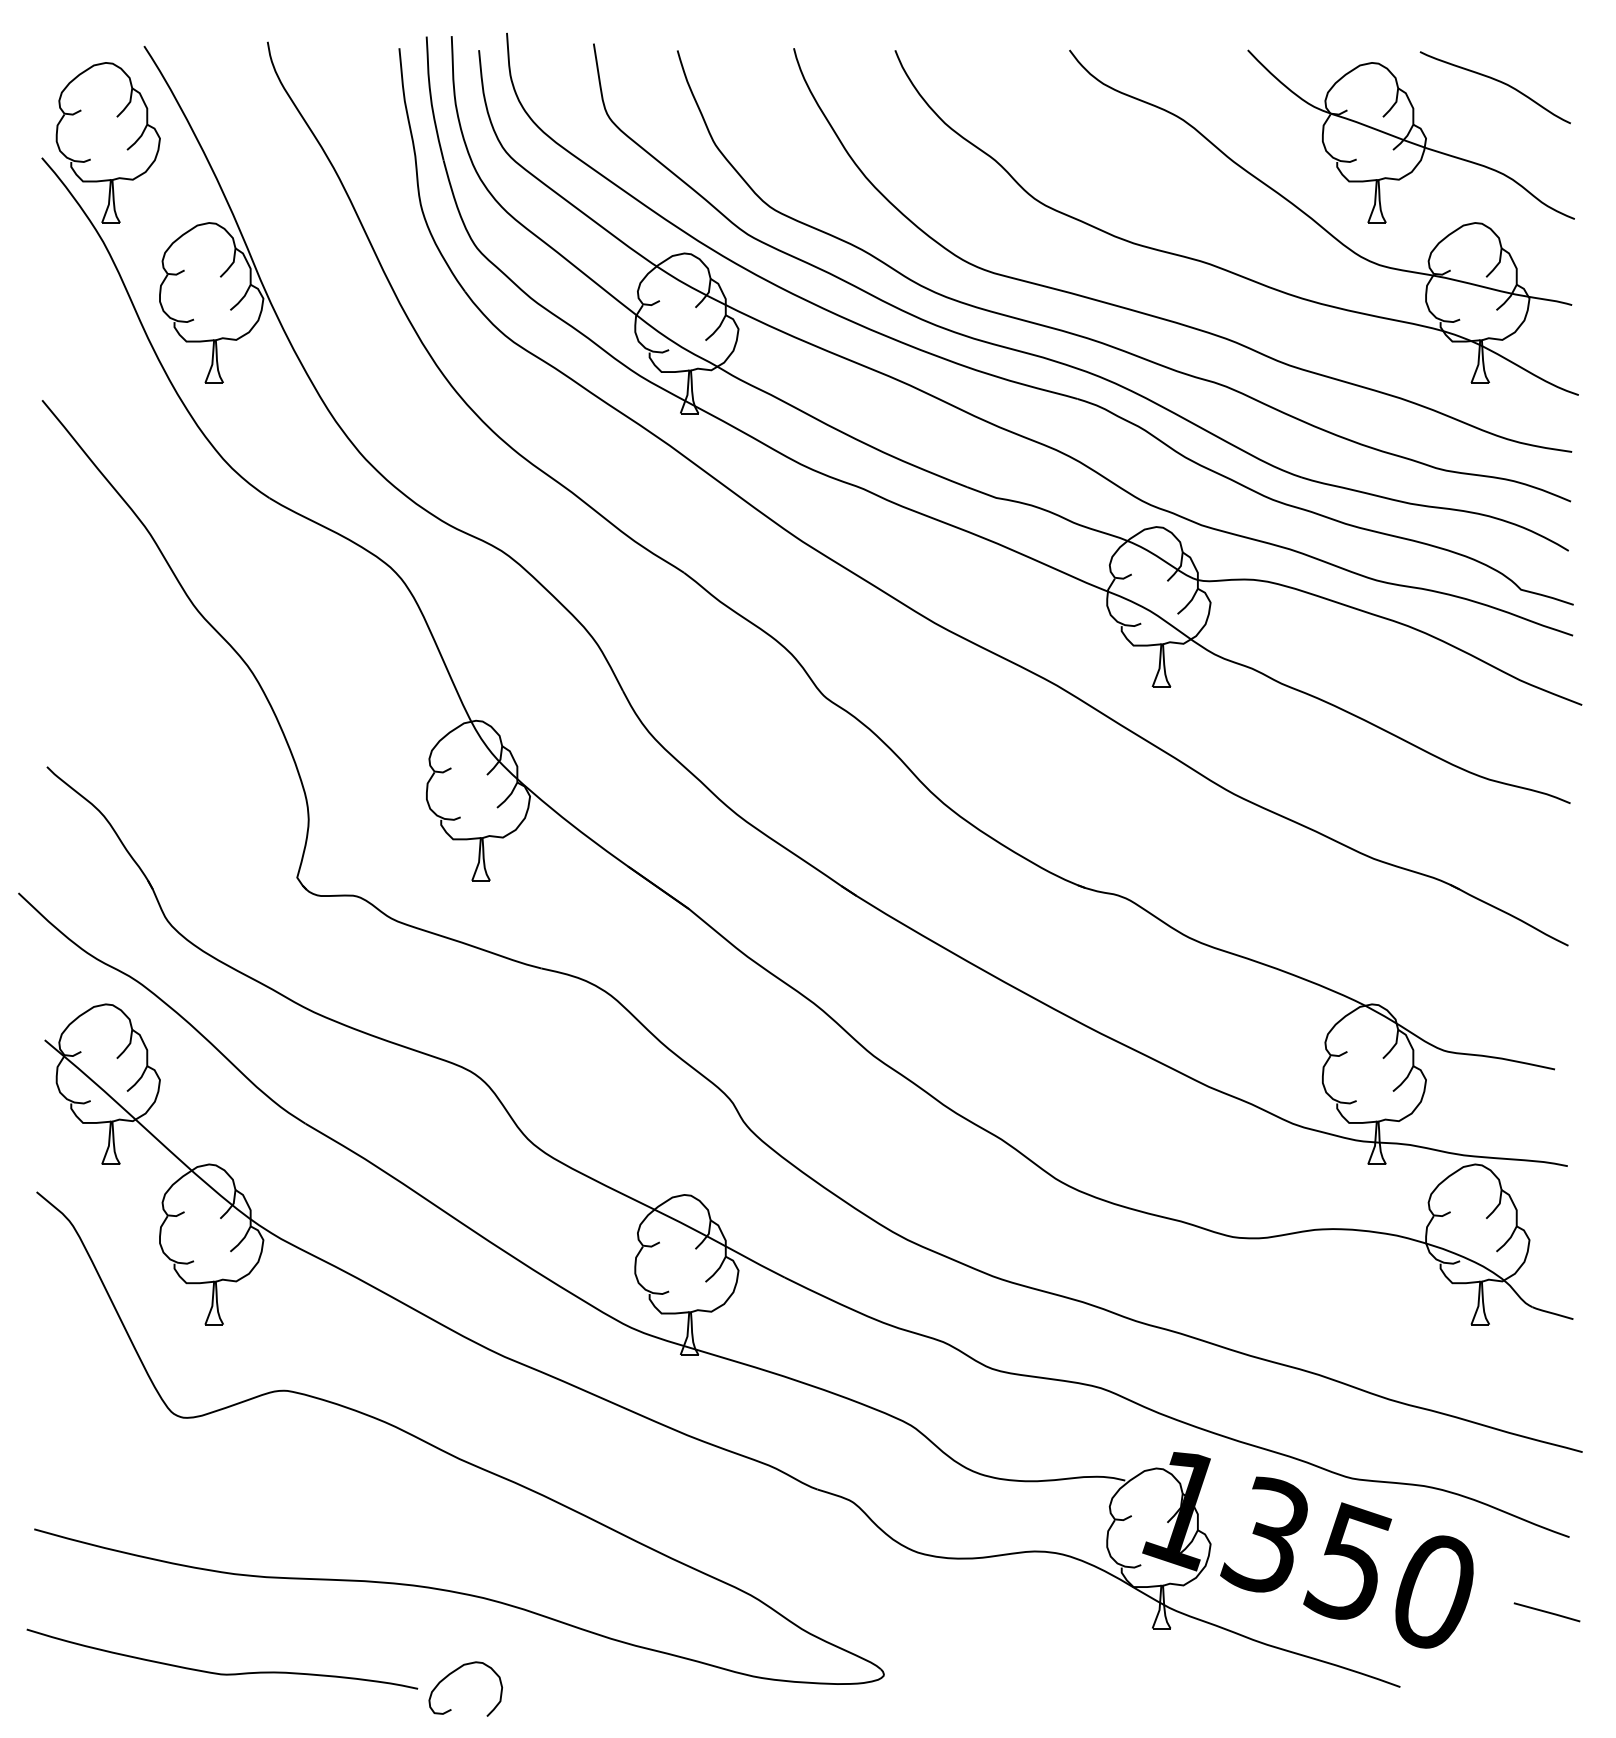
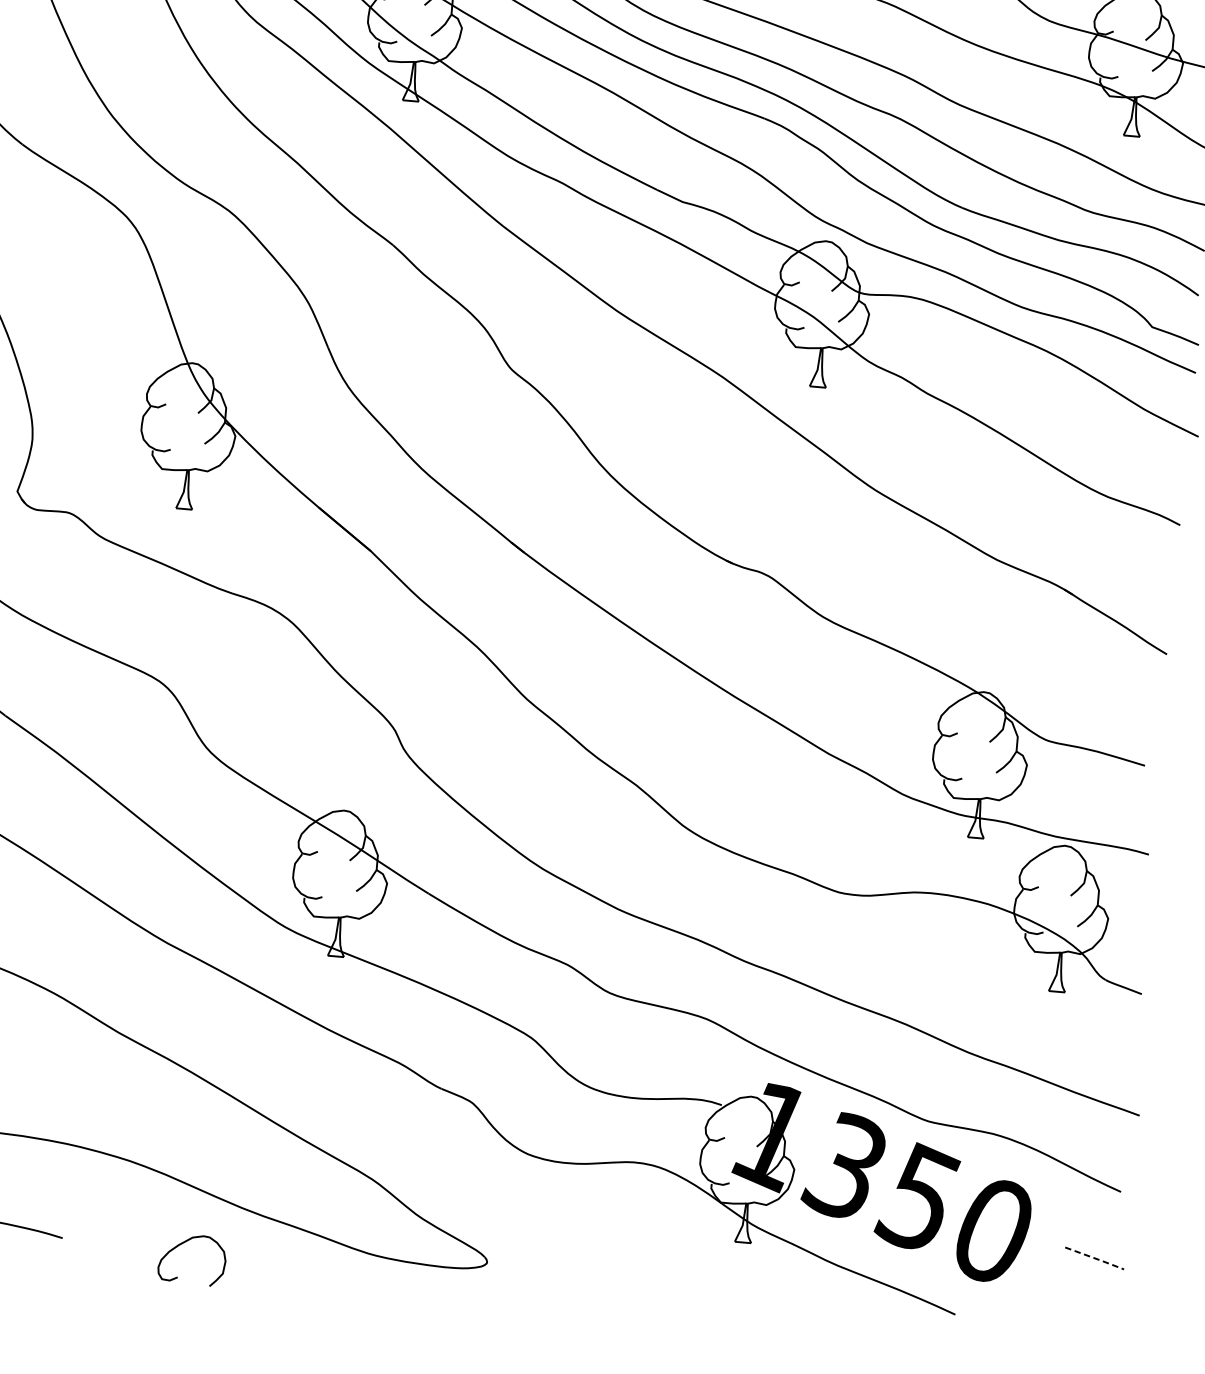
line: (1547, 1612) -> (1095, 1258), solid -> dashed
curve: (454, 1672) -> (183, 1243), moved

